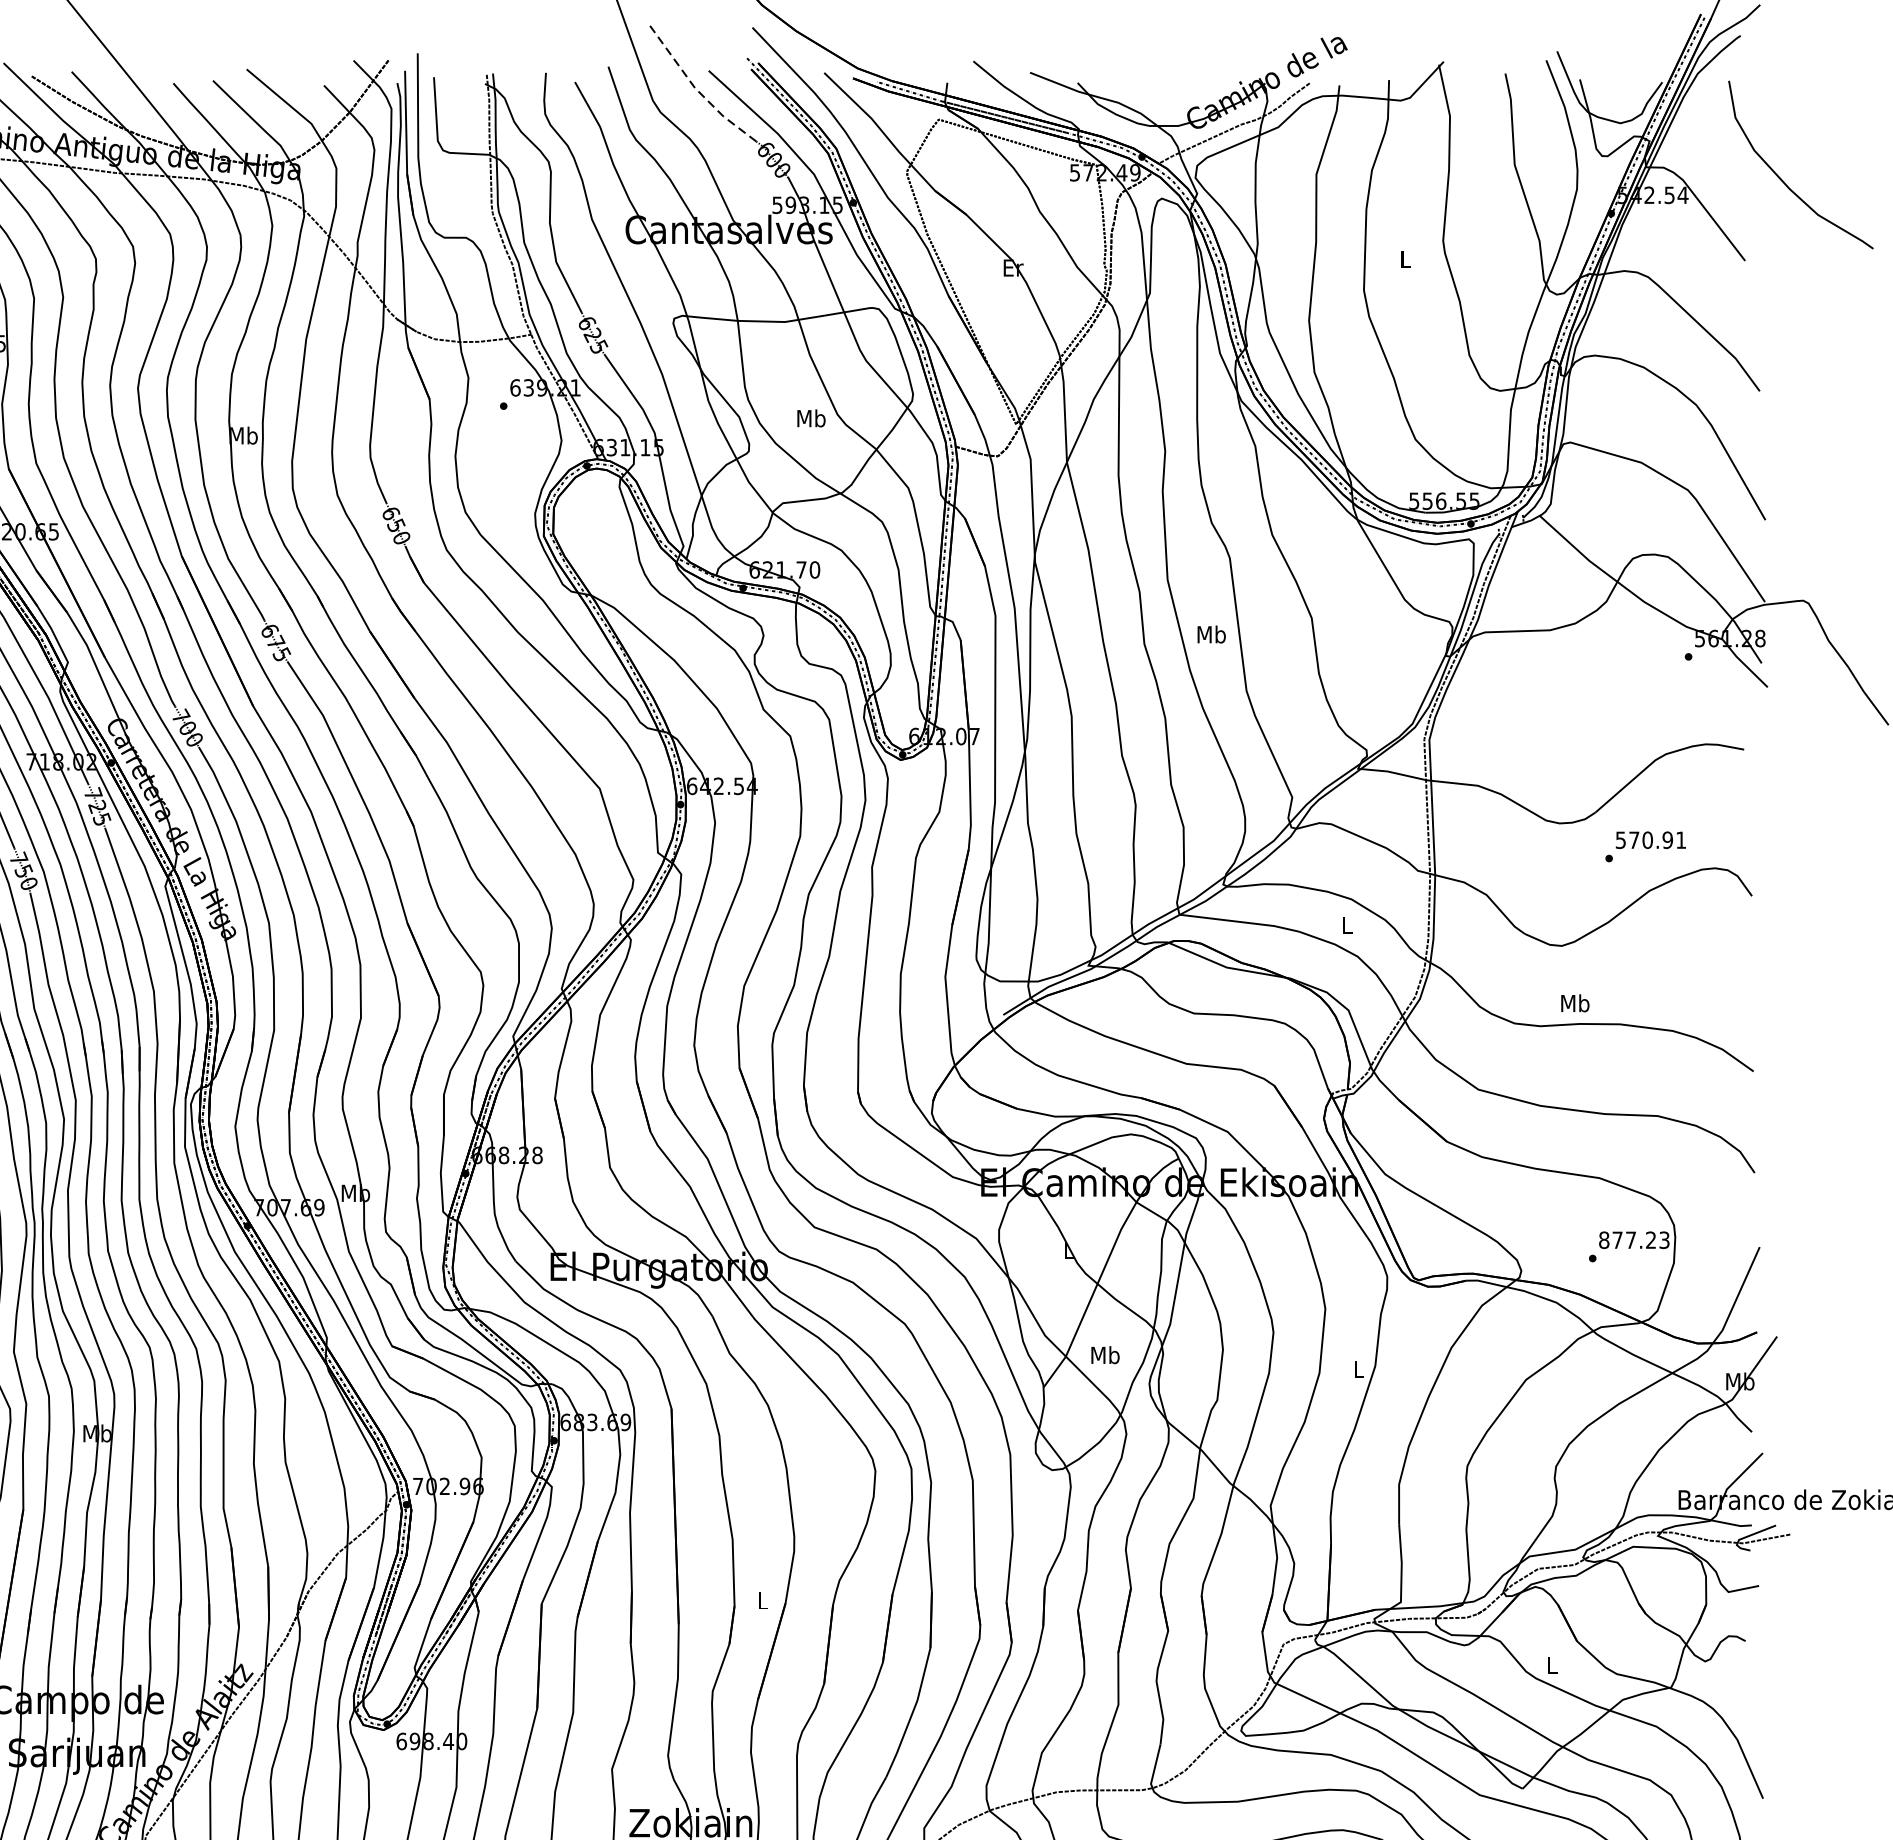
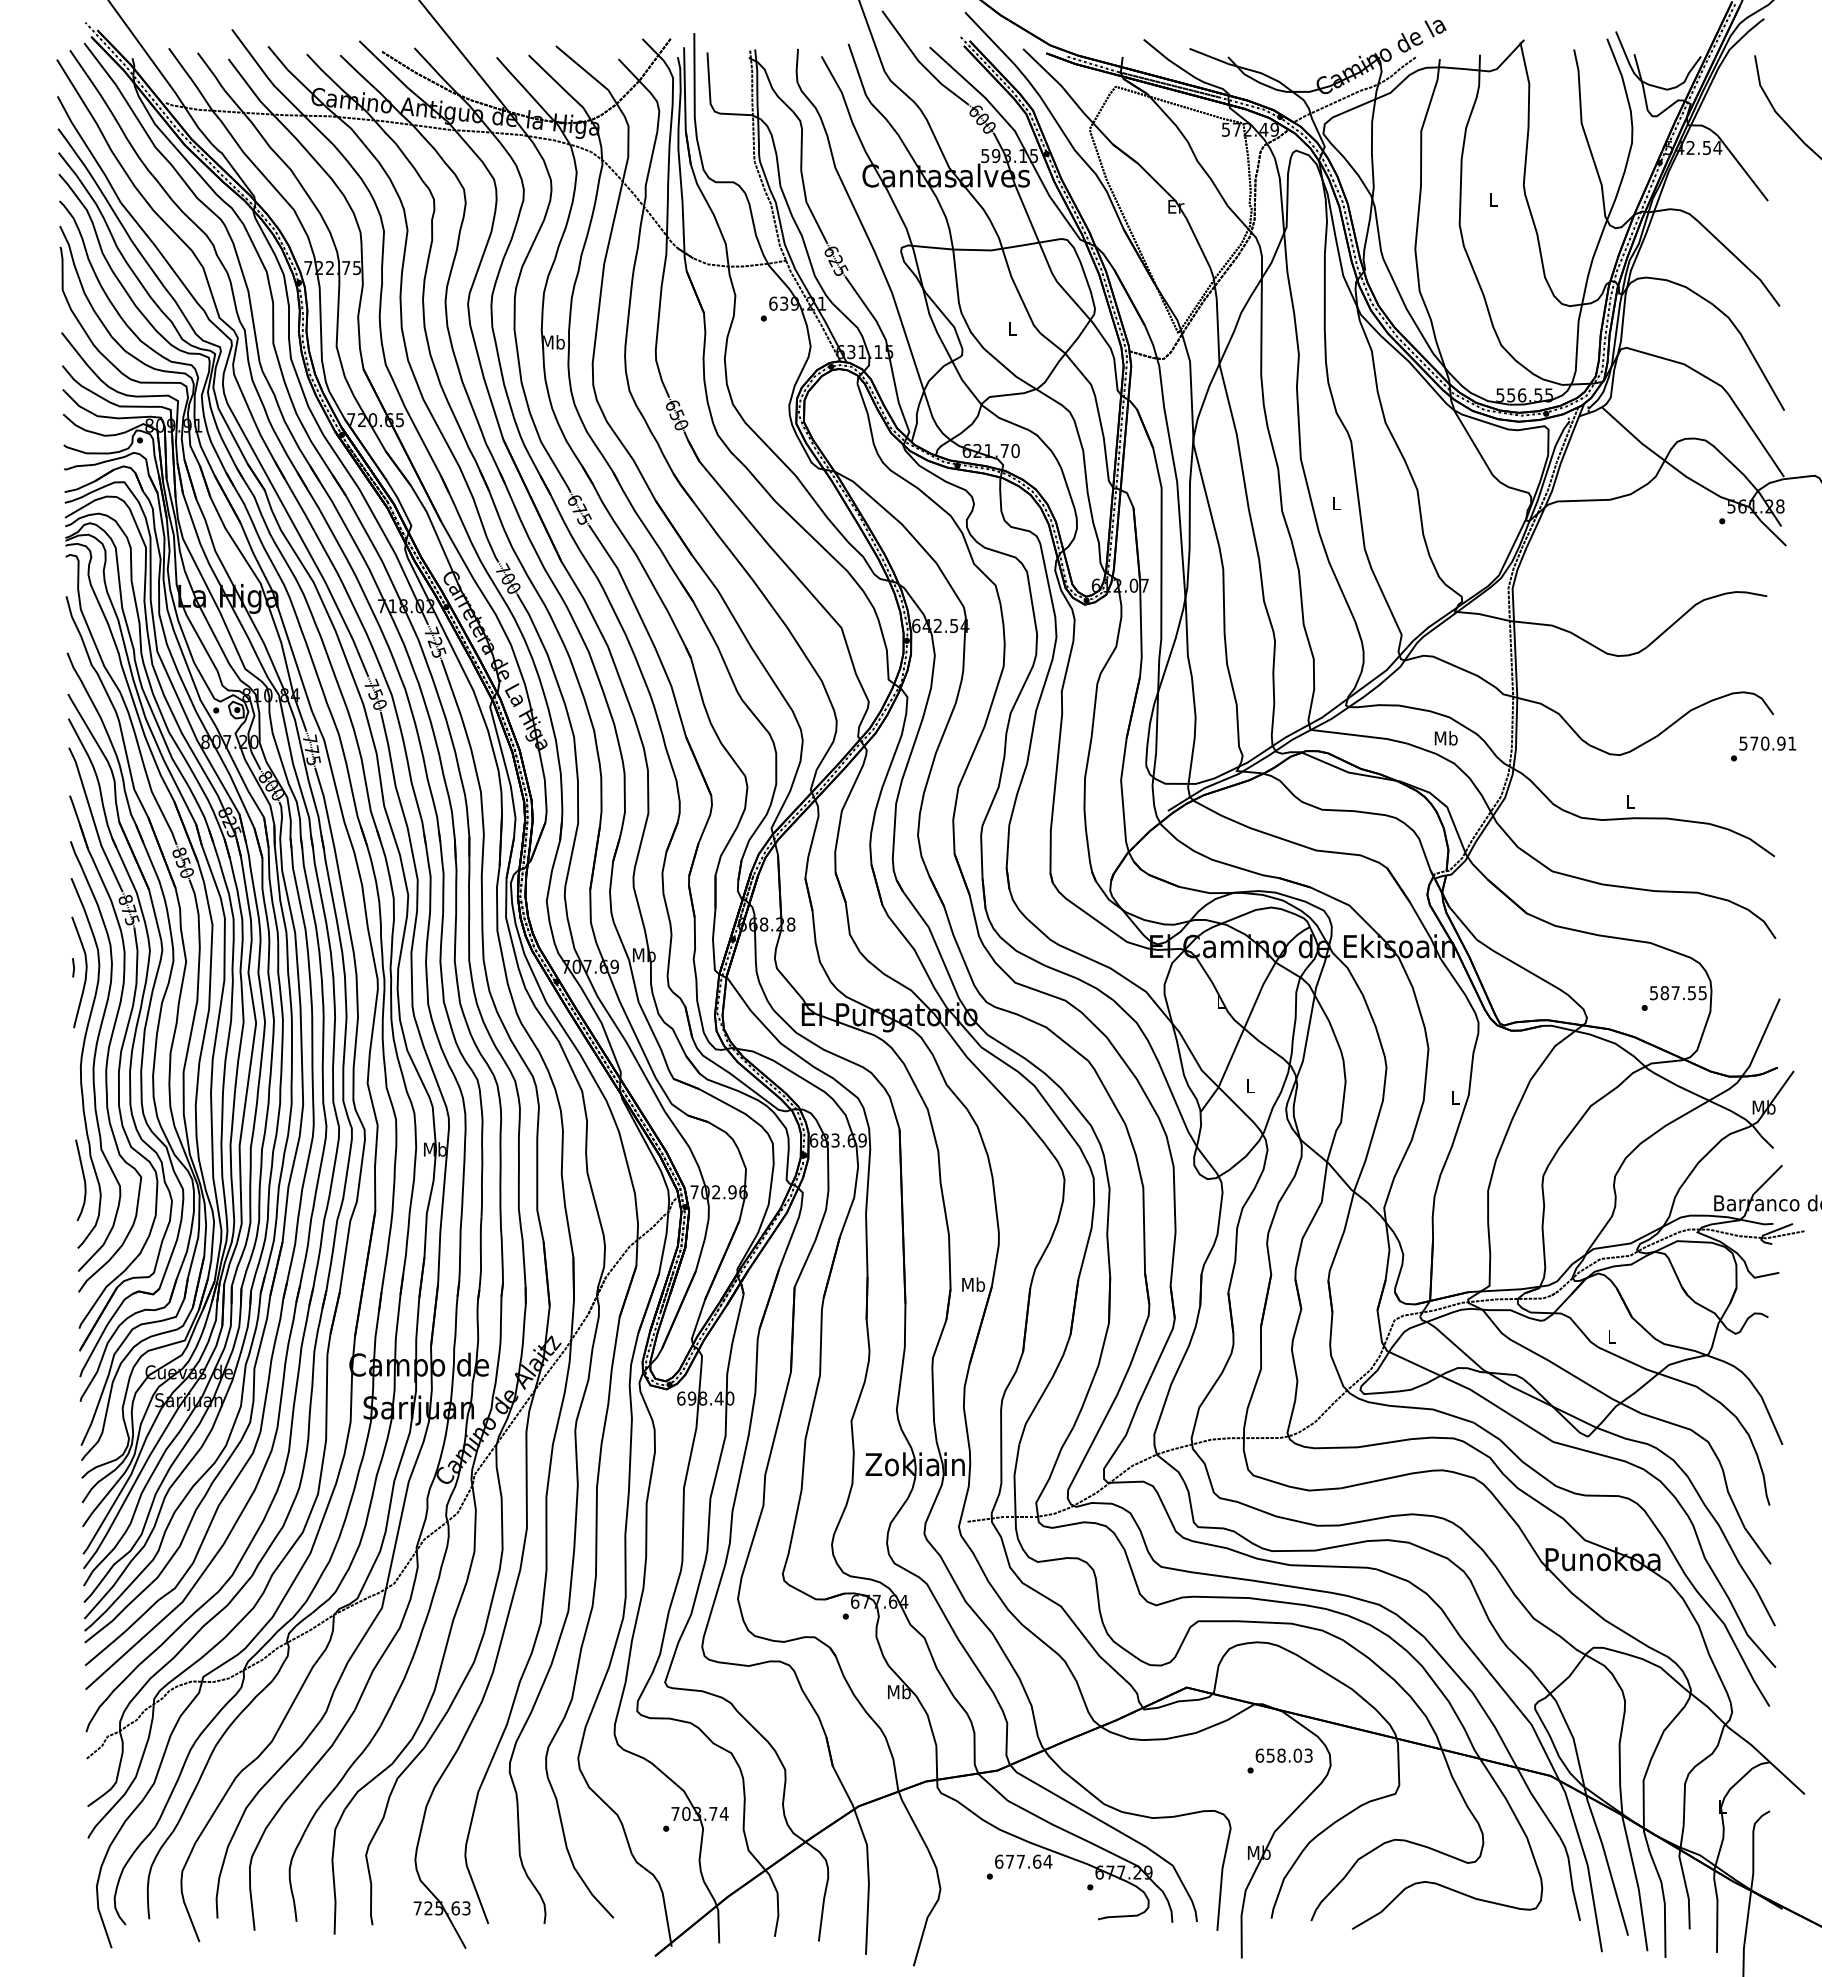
line: (696, 89) -> (919, 62), dashed -> solid
text: (811, 418) -> (1012, 328), Mb -> L
text: (1211, 634) -> (1336, 503), Mb -> L
text: (1645, 846) -> (1763, 748), moved
text: (1346, 925) -> (1445, 738), L -> Mb
text: (1575, 1003) -> (1630, 801), Mb -> L
text: (1633, 1240) -> (1677, 993), 877.23 -> 587.55
text: (1105, 1354) -> (1250, 1085), Mb -> L
text: (762, 1600) -> (973, 1284), L -> Mb

